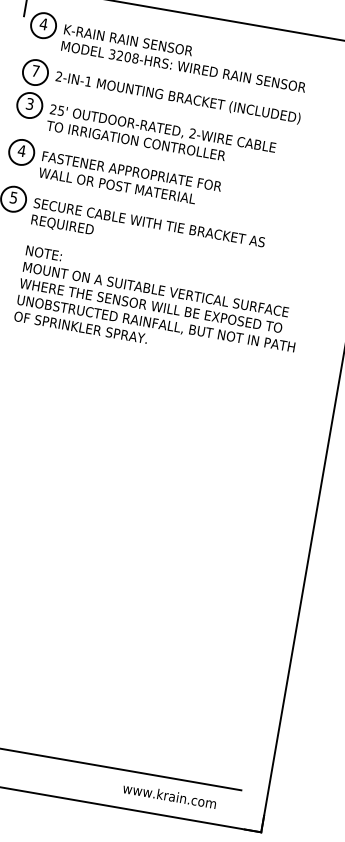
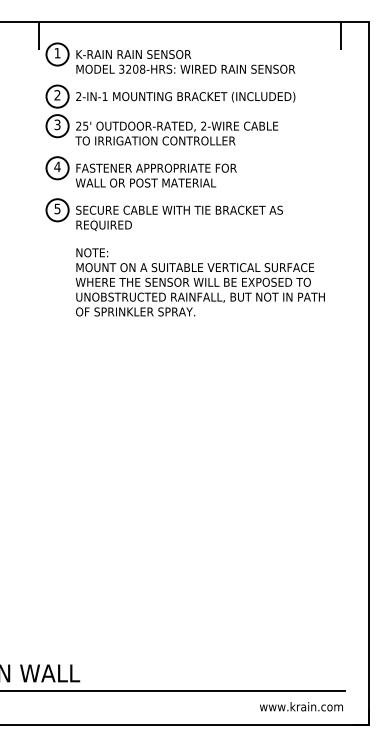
text: (43, 24) -> (57, 53), 4 -> 1
text: (35, 71) -> (57, 95), 7 -> 2
text: (169, 795) -> (301, 706), moved

